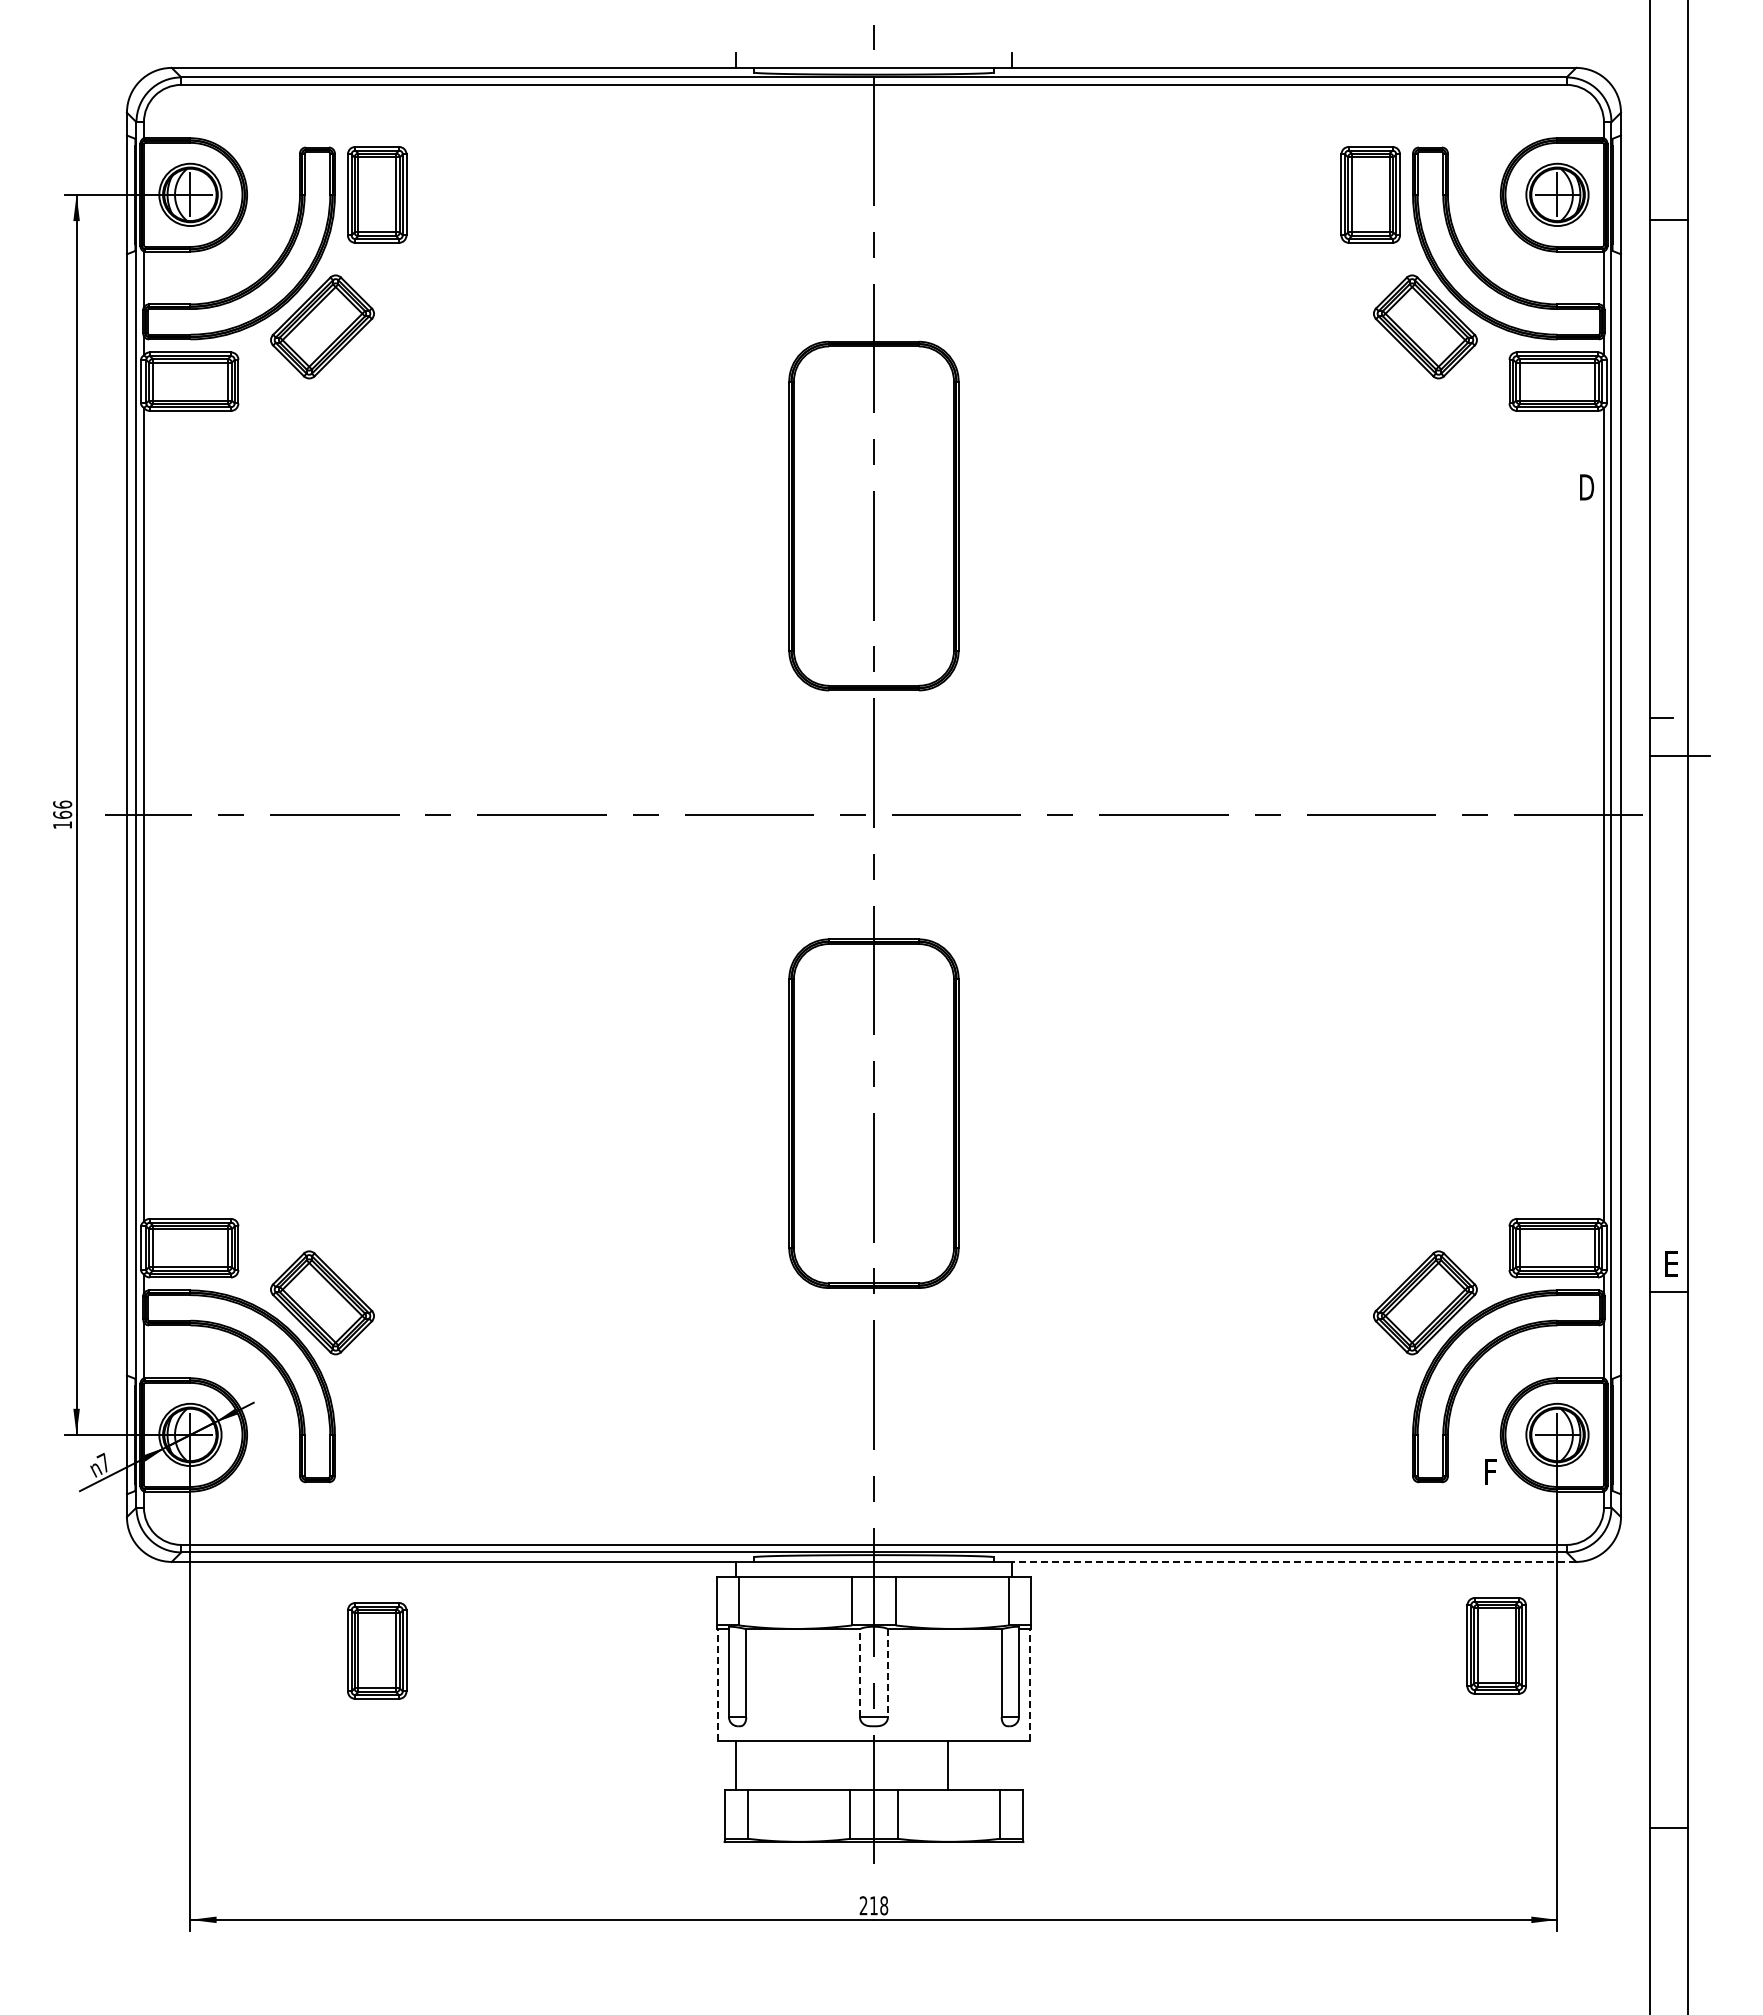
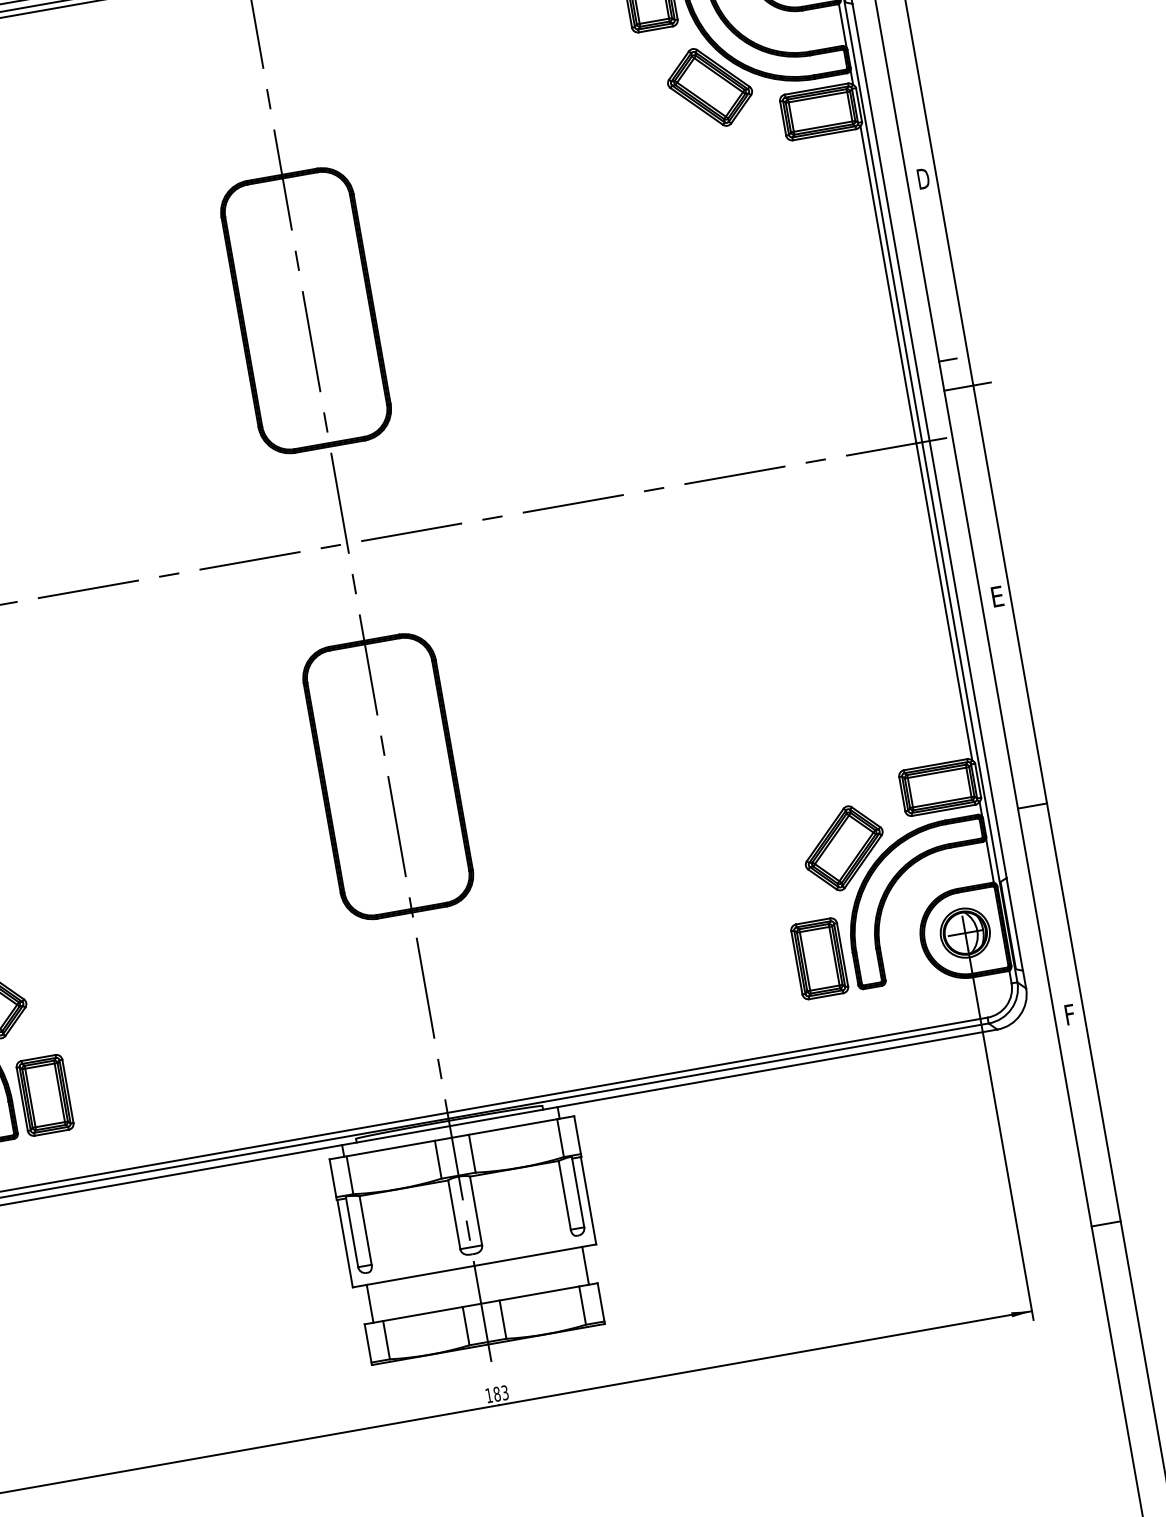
text: (1586, 487) -> (923, 178), moved
text: (1671, 1263) -> (997, 595), moved
text: (1490, 1471) -> (1069, 1014), moved
line: (1294, 1561) -> (777, 1067), dashed -> solid
part: (1496, 1645) -> (819, 958), moved
part: (377, 1650) -> (45, 1095), moved
line: (860, 1672) -> (454, 1214), dashed -> solid
line: (887, 1673) -> (475, 1211), dashed -> solid
line: (717, 1684) -> (344, 1243), dashed -> solid
line: (1030, 1684) -> (588, 1200), dashed -> solid
line: (948, 1765) -> (585, 1265), moved
text: (873, 1905) -> (496, 1394), 218 -> 183

